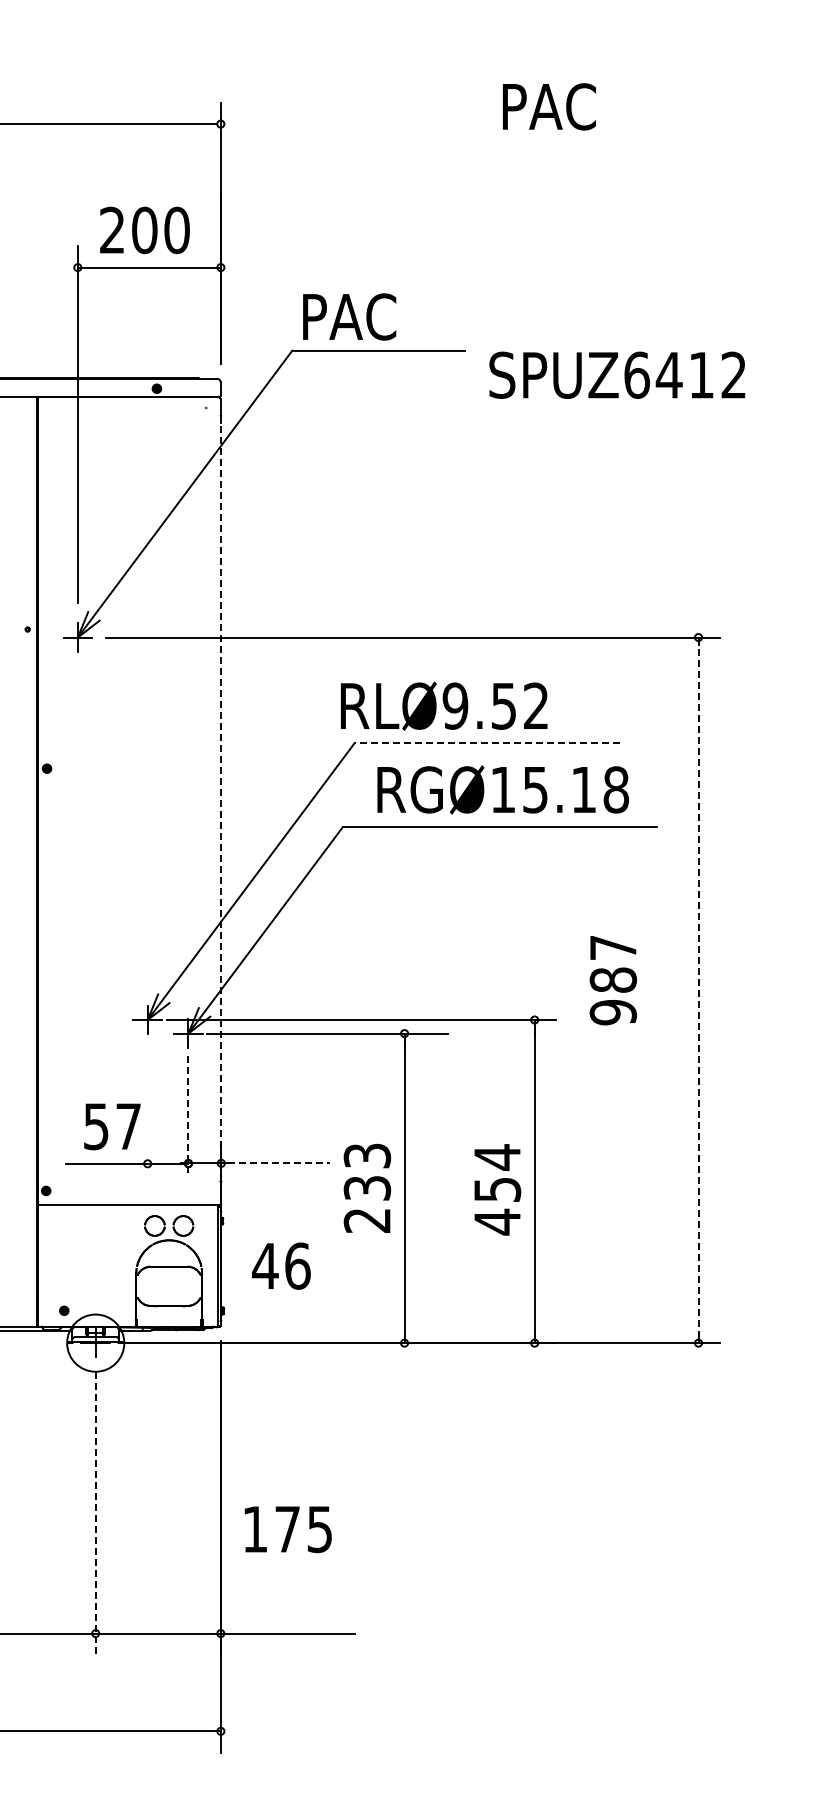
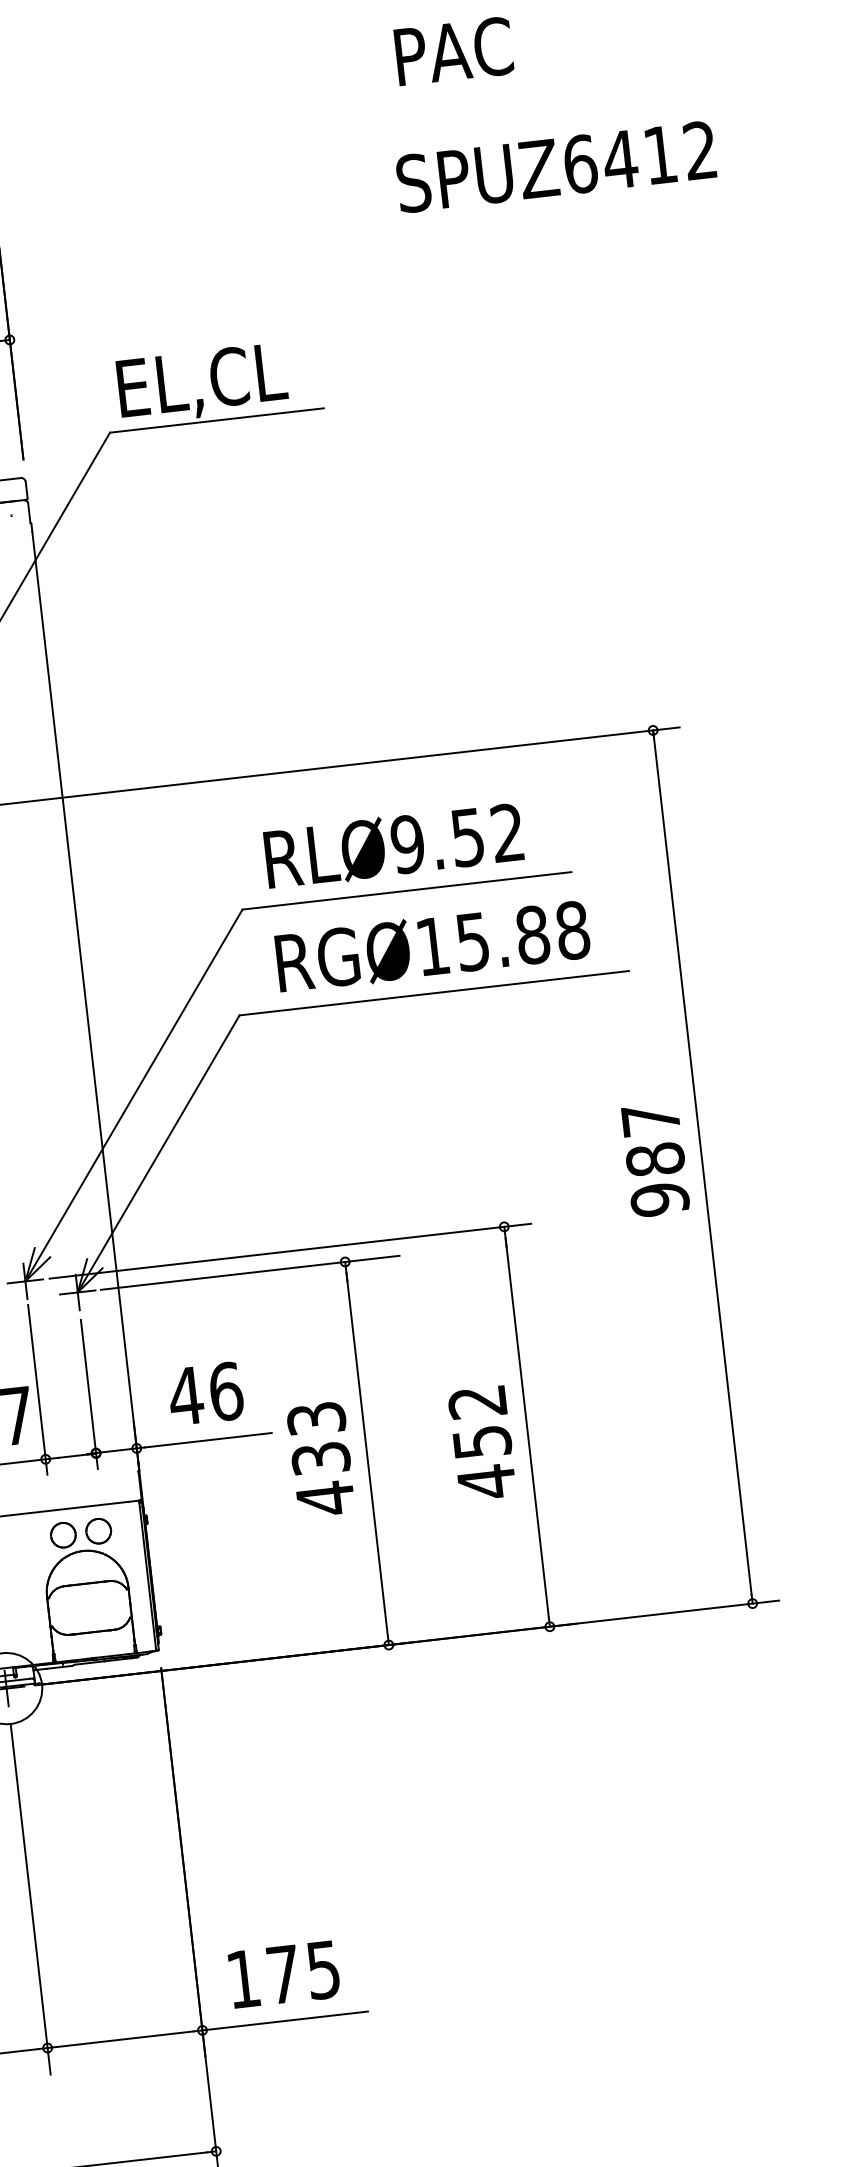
text: (549, 106) -> (454, 51), moved
text: (373, 320) -> (206, 383), PAC -> EL,CL
text: (617, 374) -> (556, 166), moved
text: (444, 705) -> (394, 845), moved
line: (487, 743) -> (406, 891), dashed -> solid
text: (583, 789) -> (532, 934), RGØ15.18 -> RGØ15.88
line: (221, 801) -> (85, 1000), dashed -> solid
text: (612, 980) -> (654, 1160), moved
line: (698, 987) -> (702, 1163), dashed -> solid
line: (147, 1107) -> (37, 1389), added
line: (188, 1116) -> (89, 1395), dashed -> solid
text: (496, 1157) -> (476, 1402), 454 -> 452
line: (279, 1163) -> (208, 1440), dashed -> solid
text: (366, 1220) -> (324, 1498), 233 -> 433
text: (281, 1265) -> (205, 1393), moved
line: (95, 1513) -> (30, 1899), dashed -> solid
text: (287, 1529) -> (283, 1974), moved

